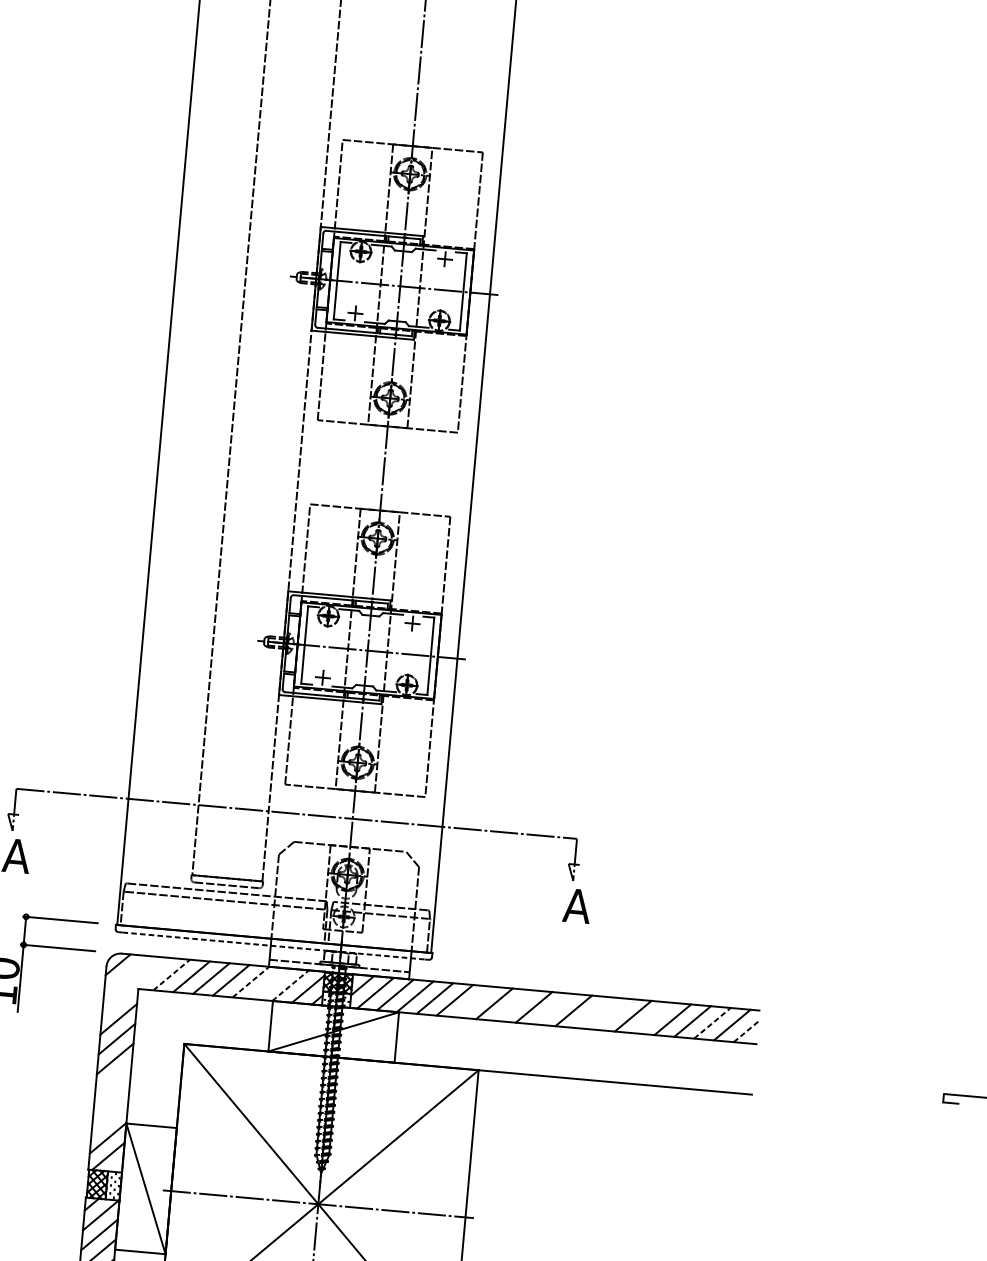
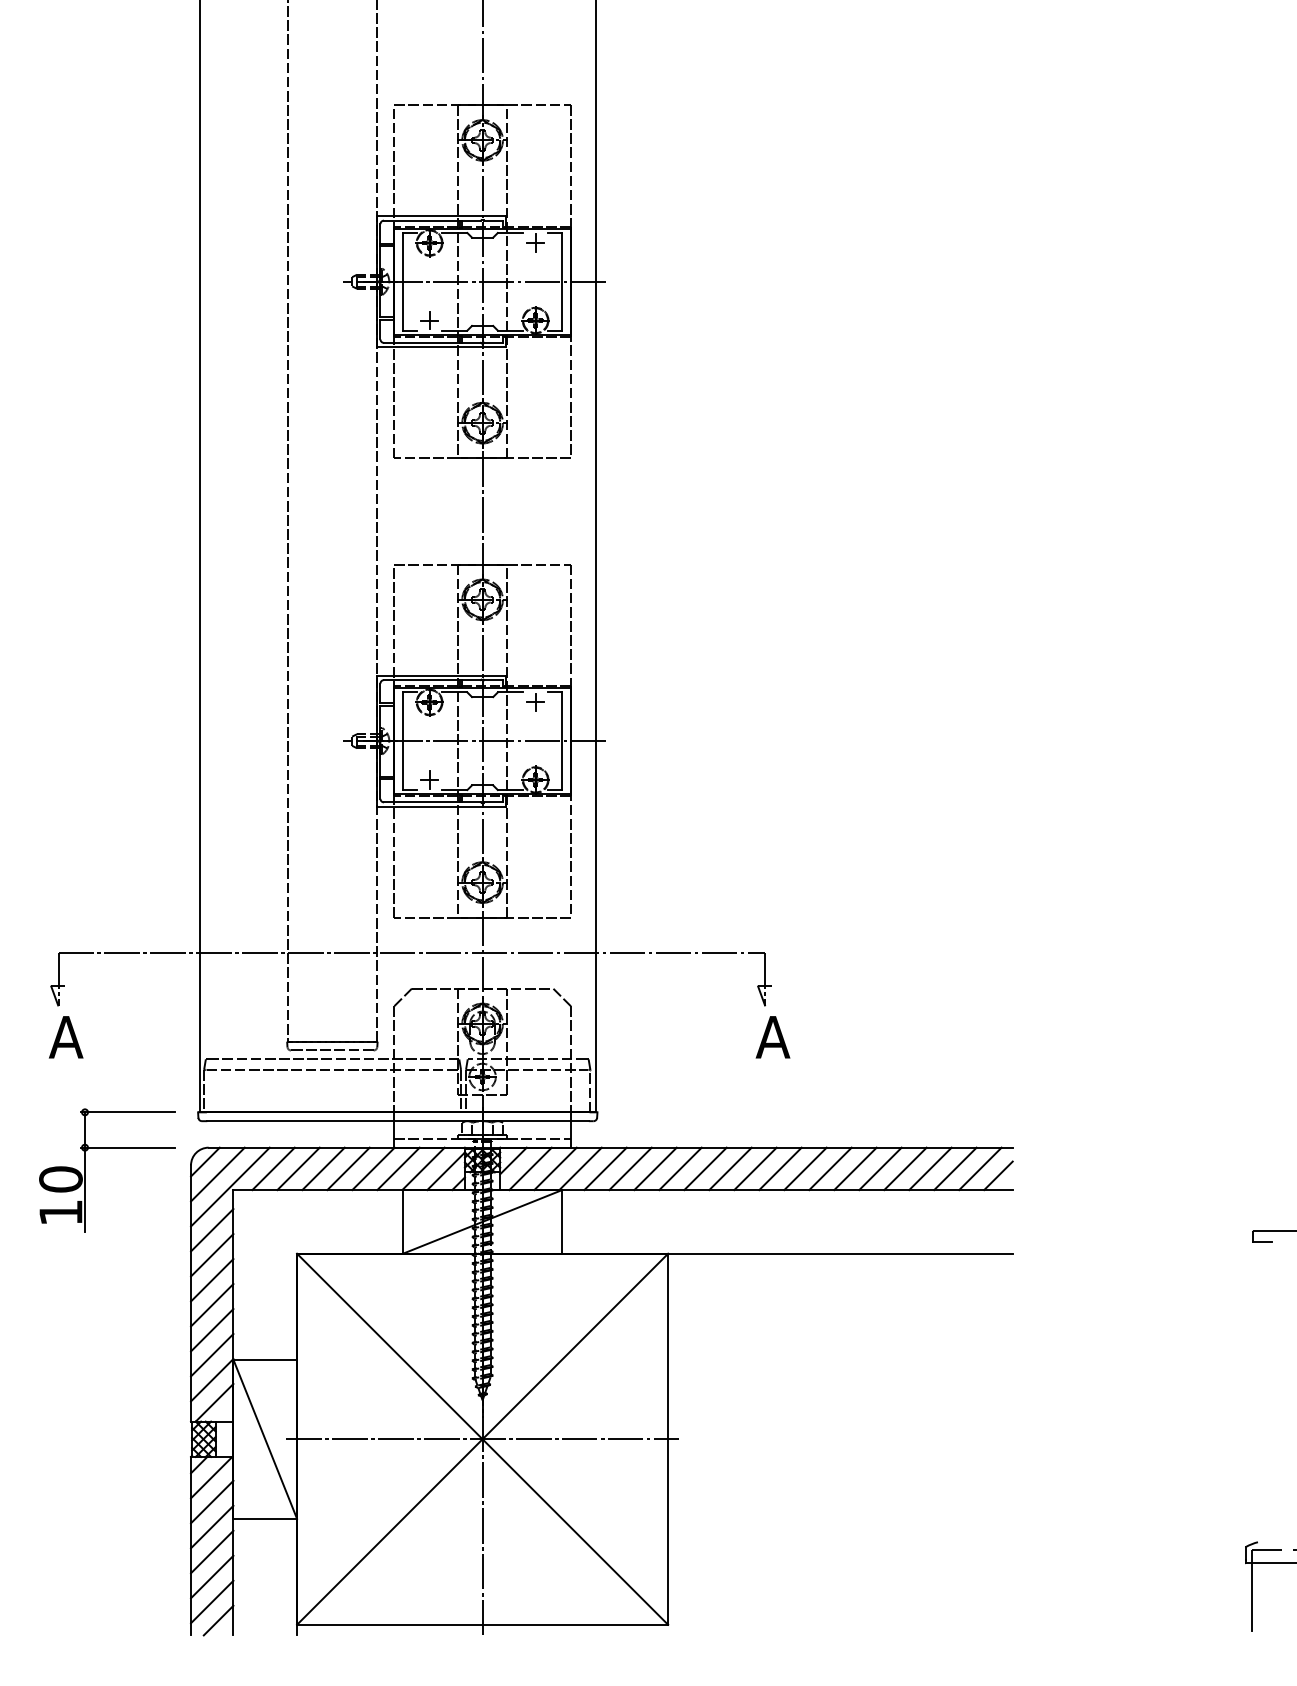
line: (274, 946) -> (398, 1121), dashed -> solid
line: (171, 974) -> (273, 1168), dashed -> solid
line: (126, 975) -> (217, 1174), added
line: (251, 981) -> (373, 1168), dashed -> solid
line: (270, 983) -> (398, 1168), added
line: (136, 985) -> (230, 1186), added
line: (290, 985) -> (423, 1168), dashed -> solid
line: (474, 1001) -> (655, 1168), added
line: (514, 1005) -> (705, 1168), added
line: (553, 1008) -> (755, 1168), added
line: (593, 1012) -> (805, 1168), added
line: (613, 1014) -> (830, 1168), added
line: (653, 1017) -> (880, 1168), added
line: (712, 1023) -> (955, 1168), dashed -> solid
line: (746, 1031) -> (998, 1175), dashed -> solid
line: (113, 1079) -> (212, 1305), added
line: (111, 1098) -> (212, 1330), added
line: (110, 1118) -> (212, 1355), added

